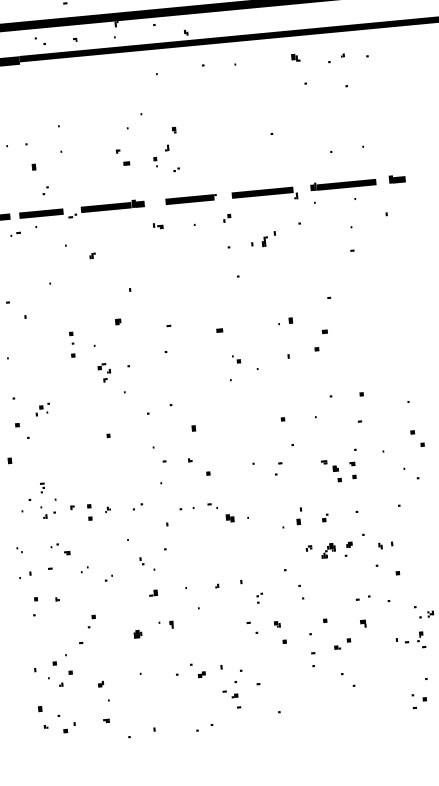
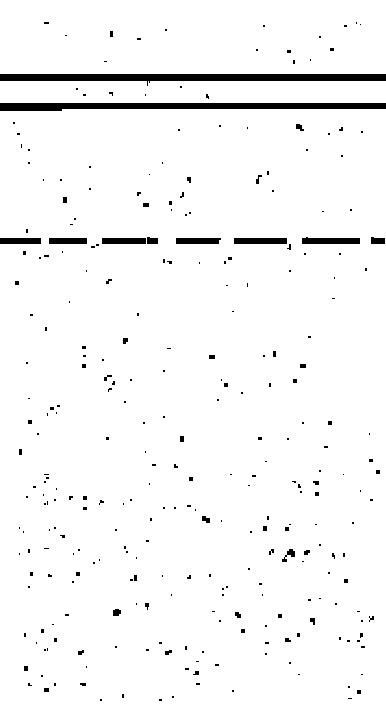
part: (269, 238) -> (262, 177), moved
part: (331, 470) -> (297, 486), size x0.6
part: (91, 621) -> (75, 577), moved

